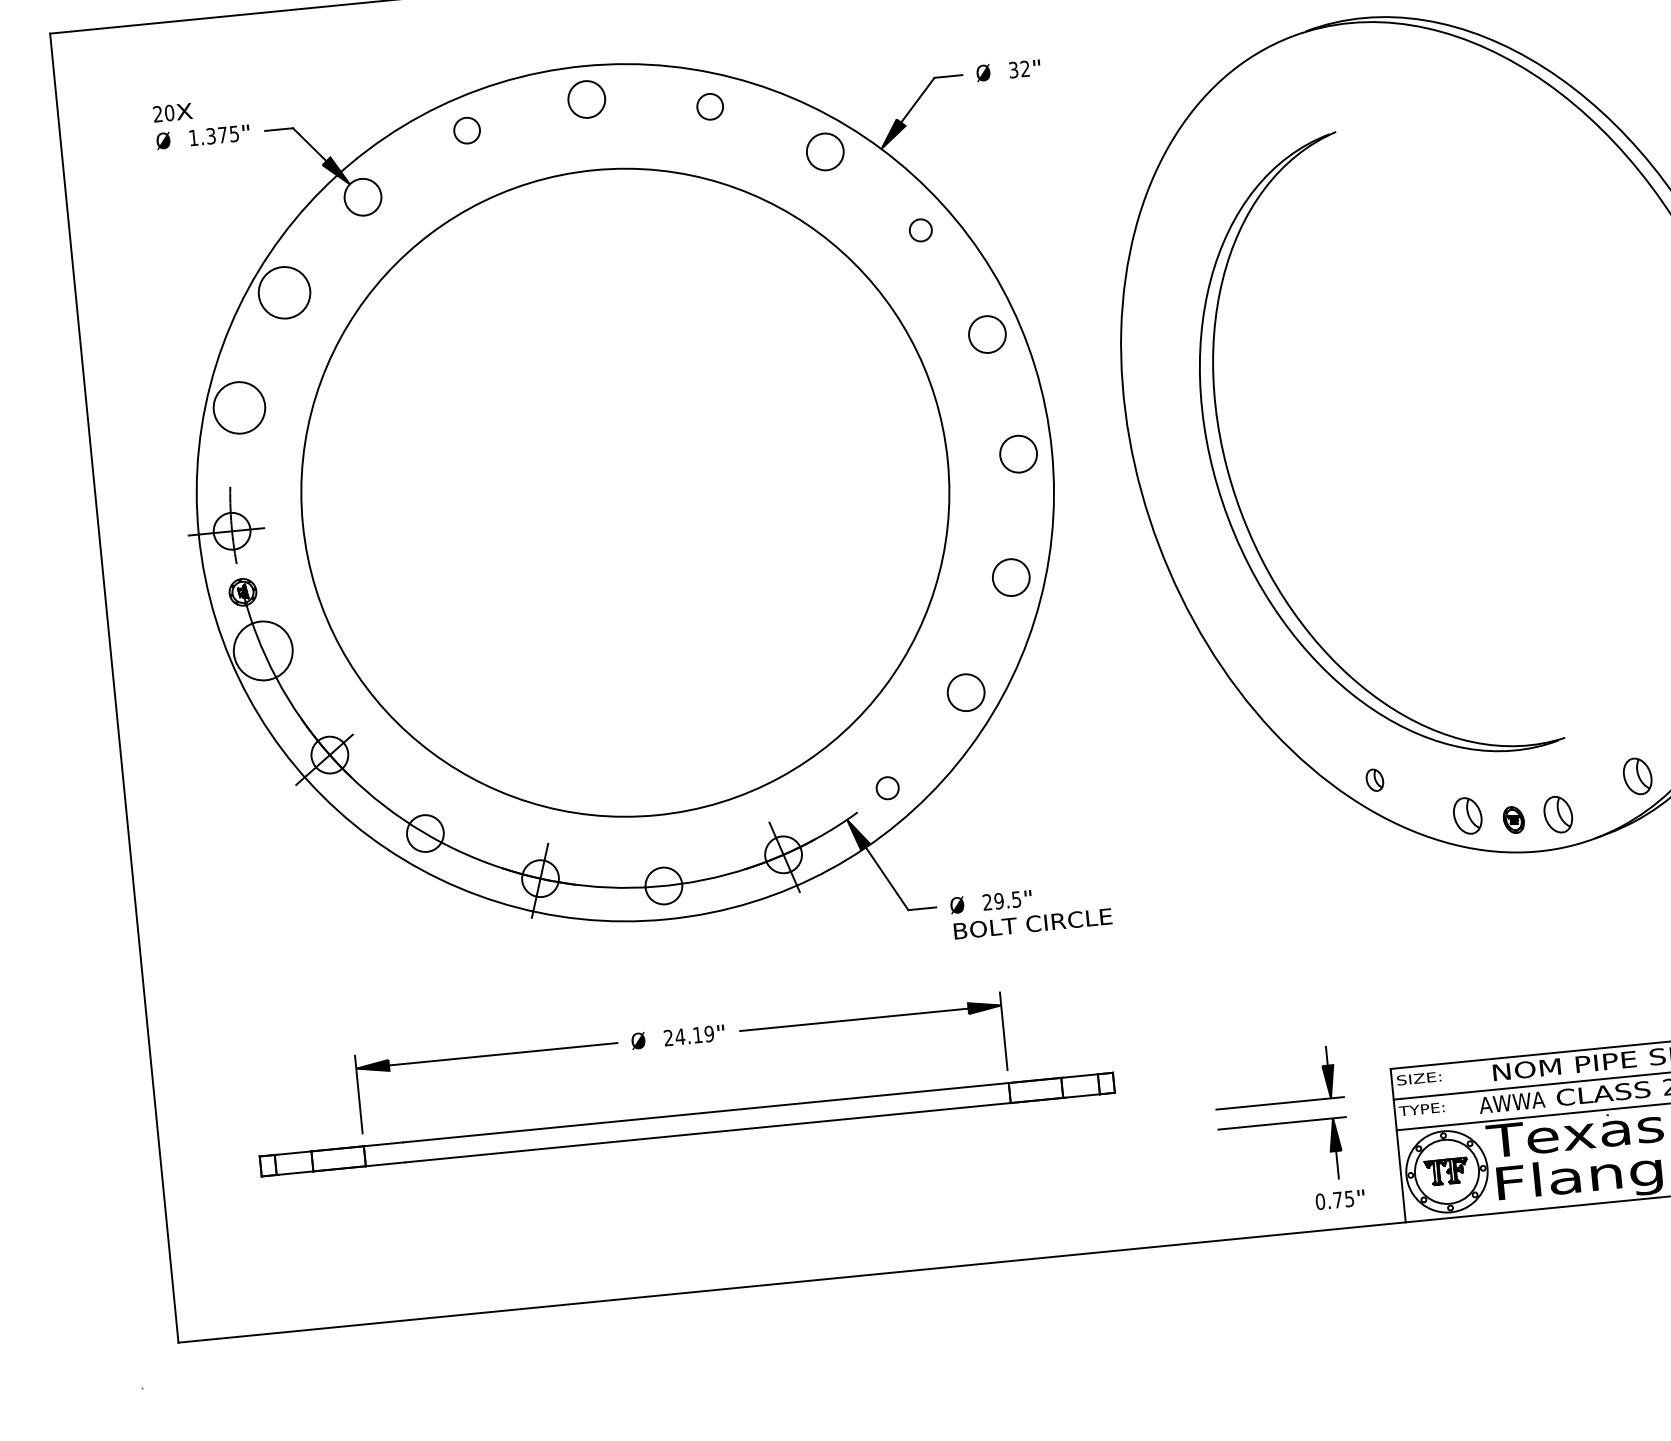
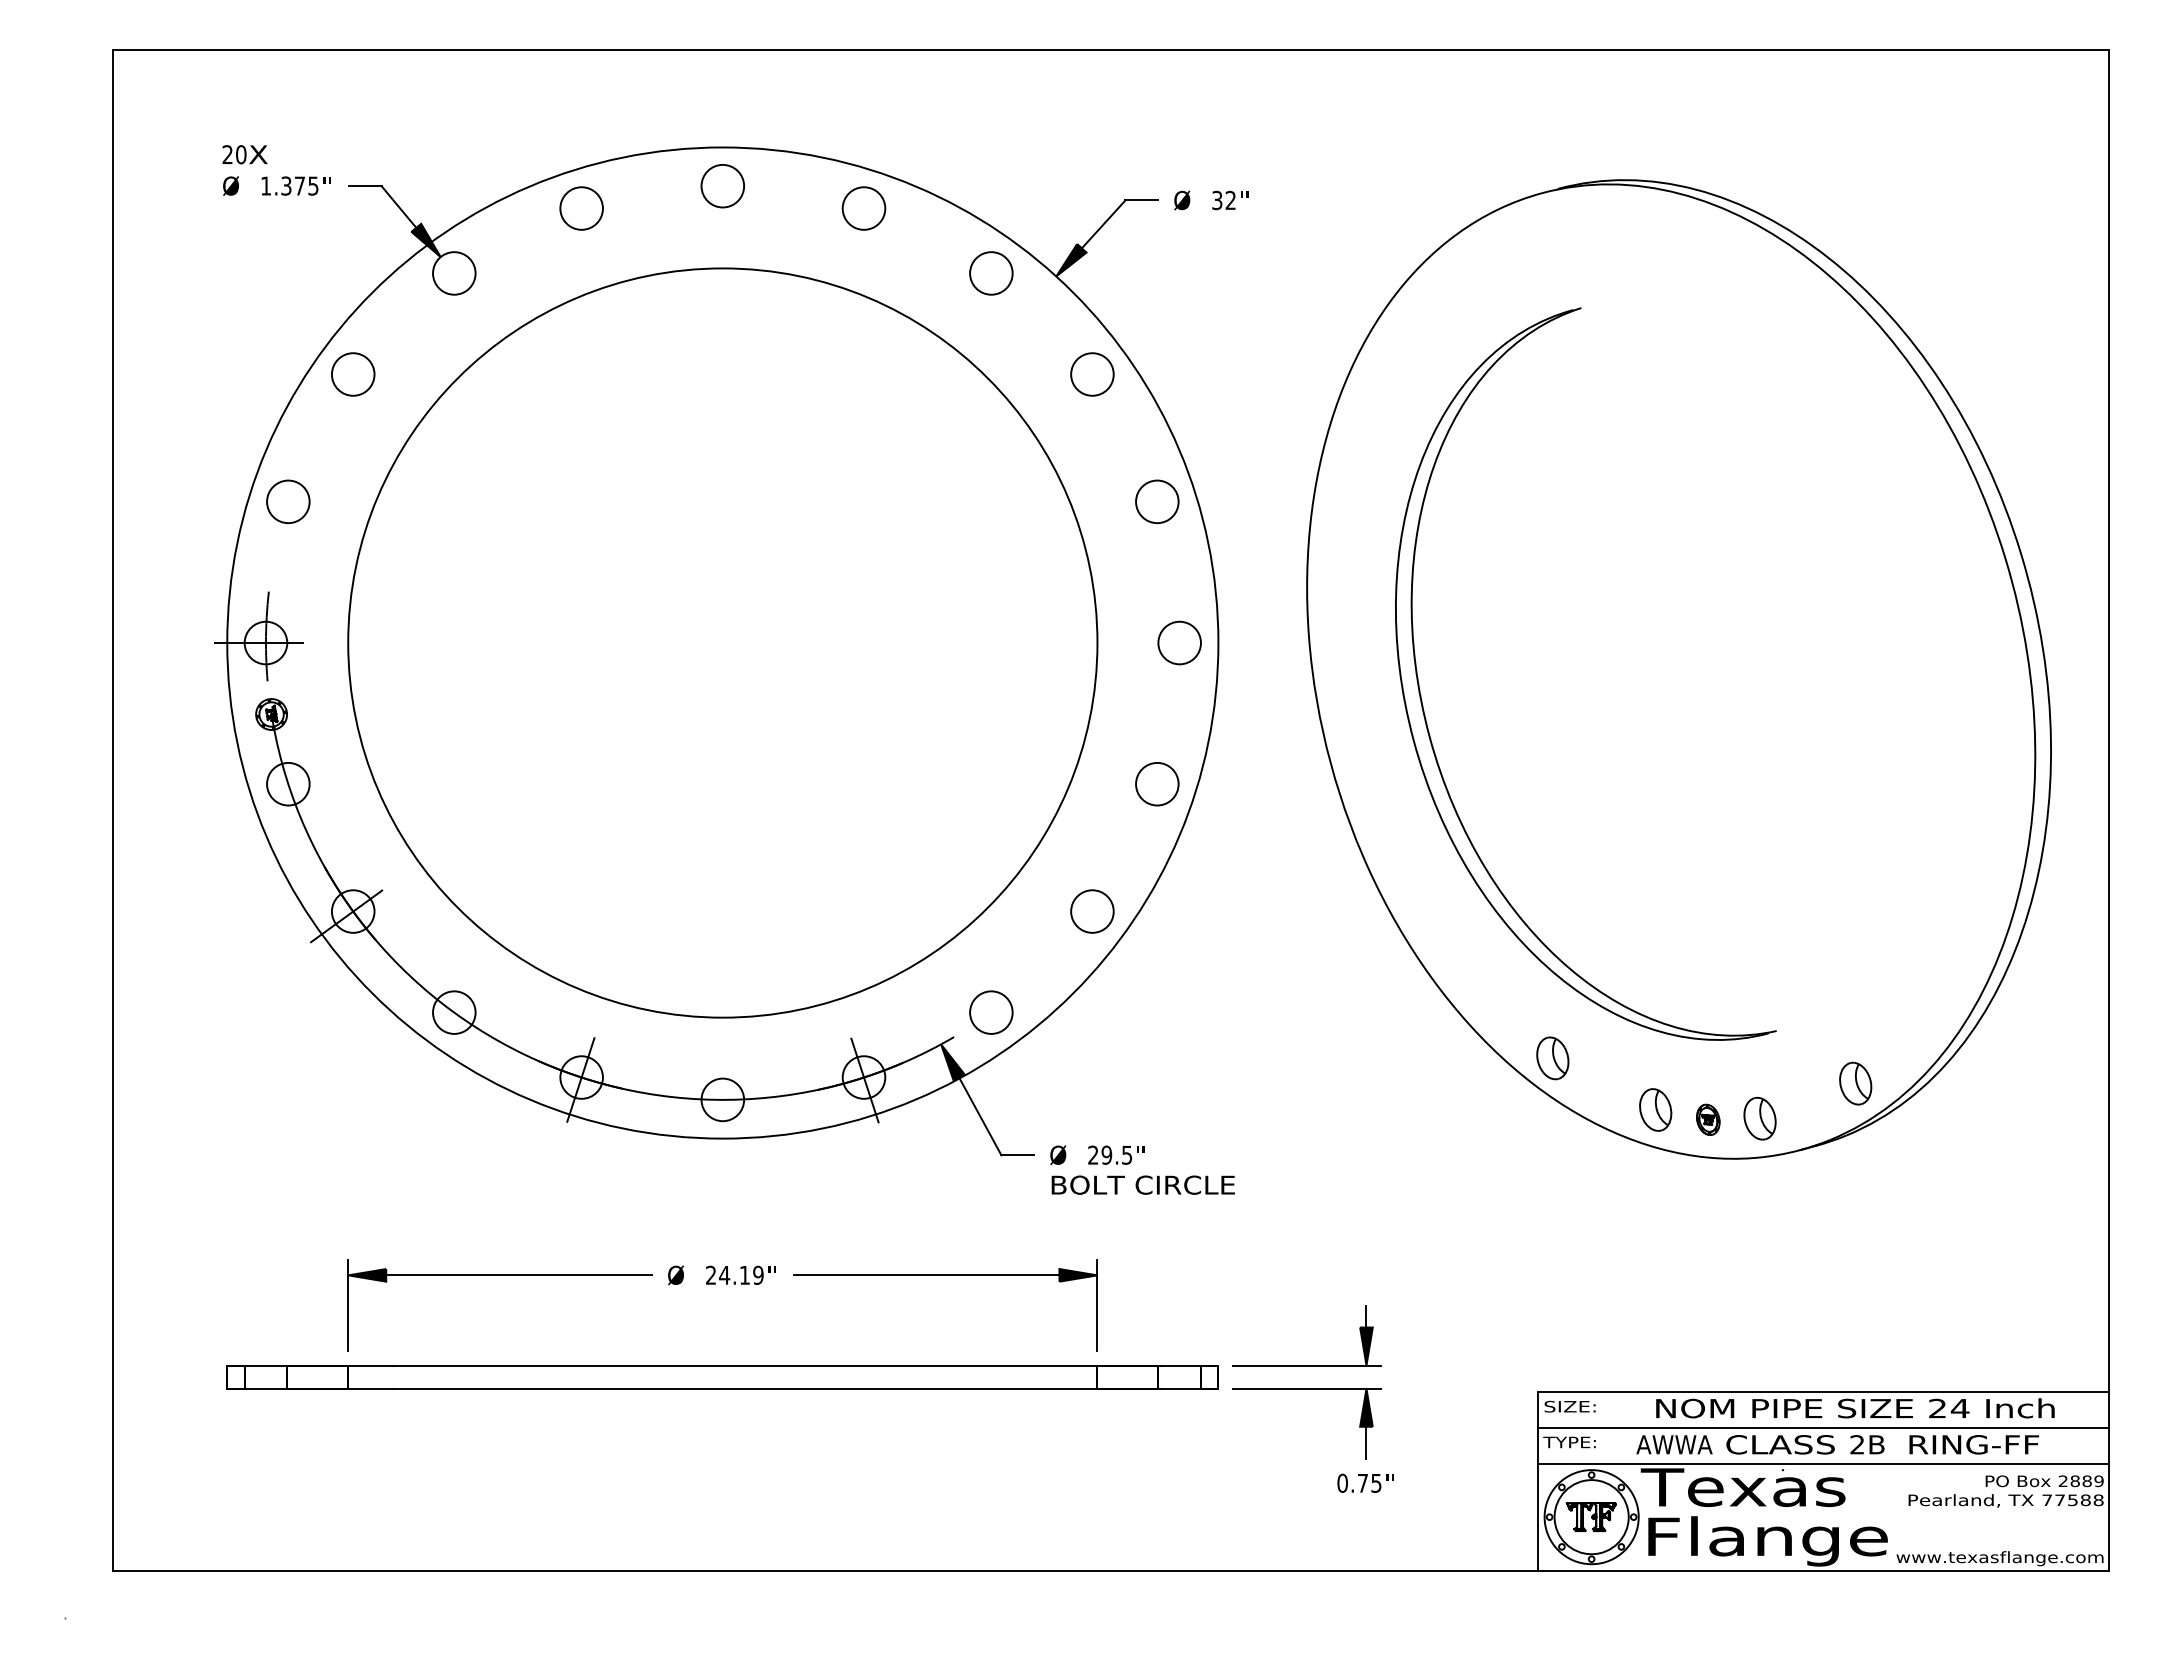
circle: (709, 106) -> (863, 208), size x1.43
circle: (467, 130) -> (581, 208), size x1.43
circle: (920, 230) -> (1092, 374), size x1.67
circle: (283, 292) -> (352, 374), size x0.71
circle: (239, 407) -> (288, 501), size x0.71
circle: (263, 650) -> (288, 783), size x0.62
part: (1374, 780) -> (1552, 1058), size x1.67
circle: (887, 788) -> (991, 1012), size x1.67
part: (1286, 1123) -> (1312, 1389), moved

